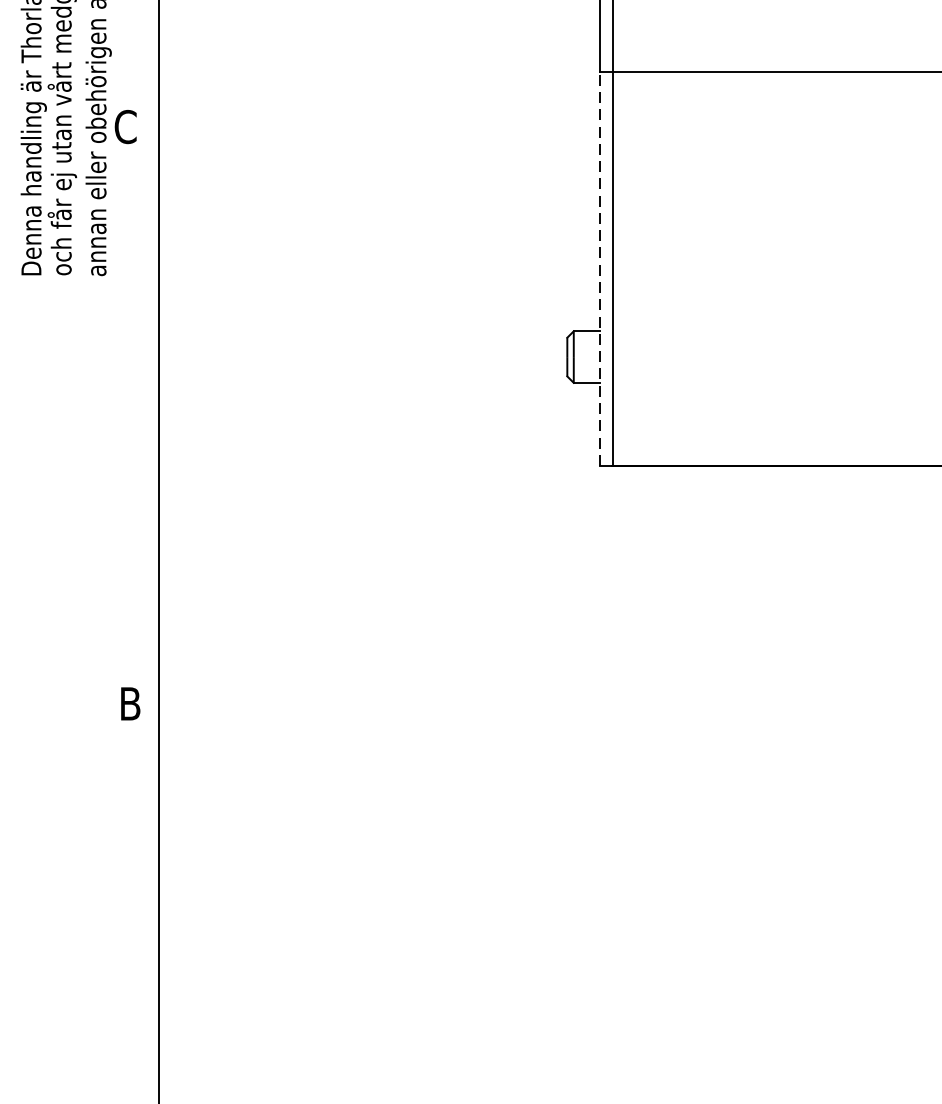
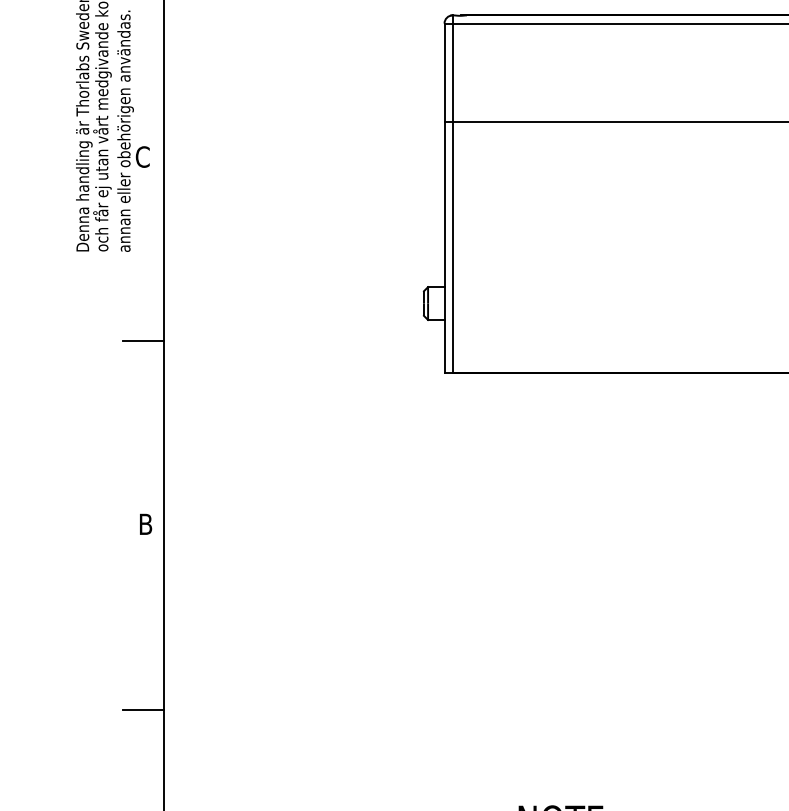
line: (599, 267) -> (444, 246), dashed -> solid
line: (125, 415) -> (142, 340), added
line: (125, 996) -> (142, 710), added

